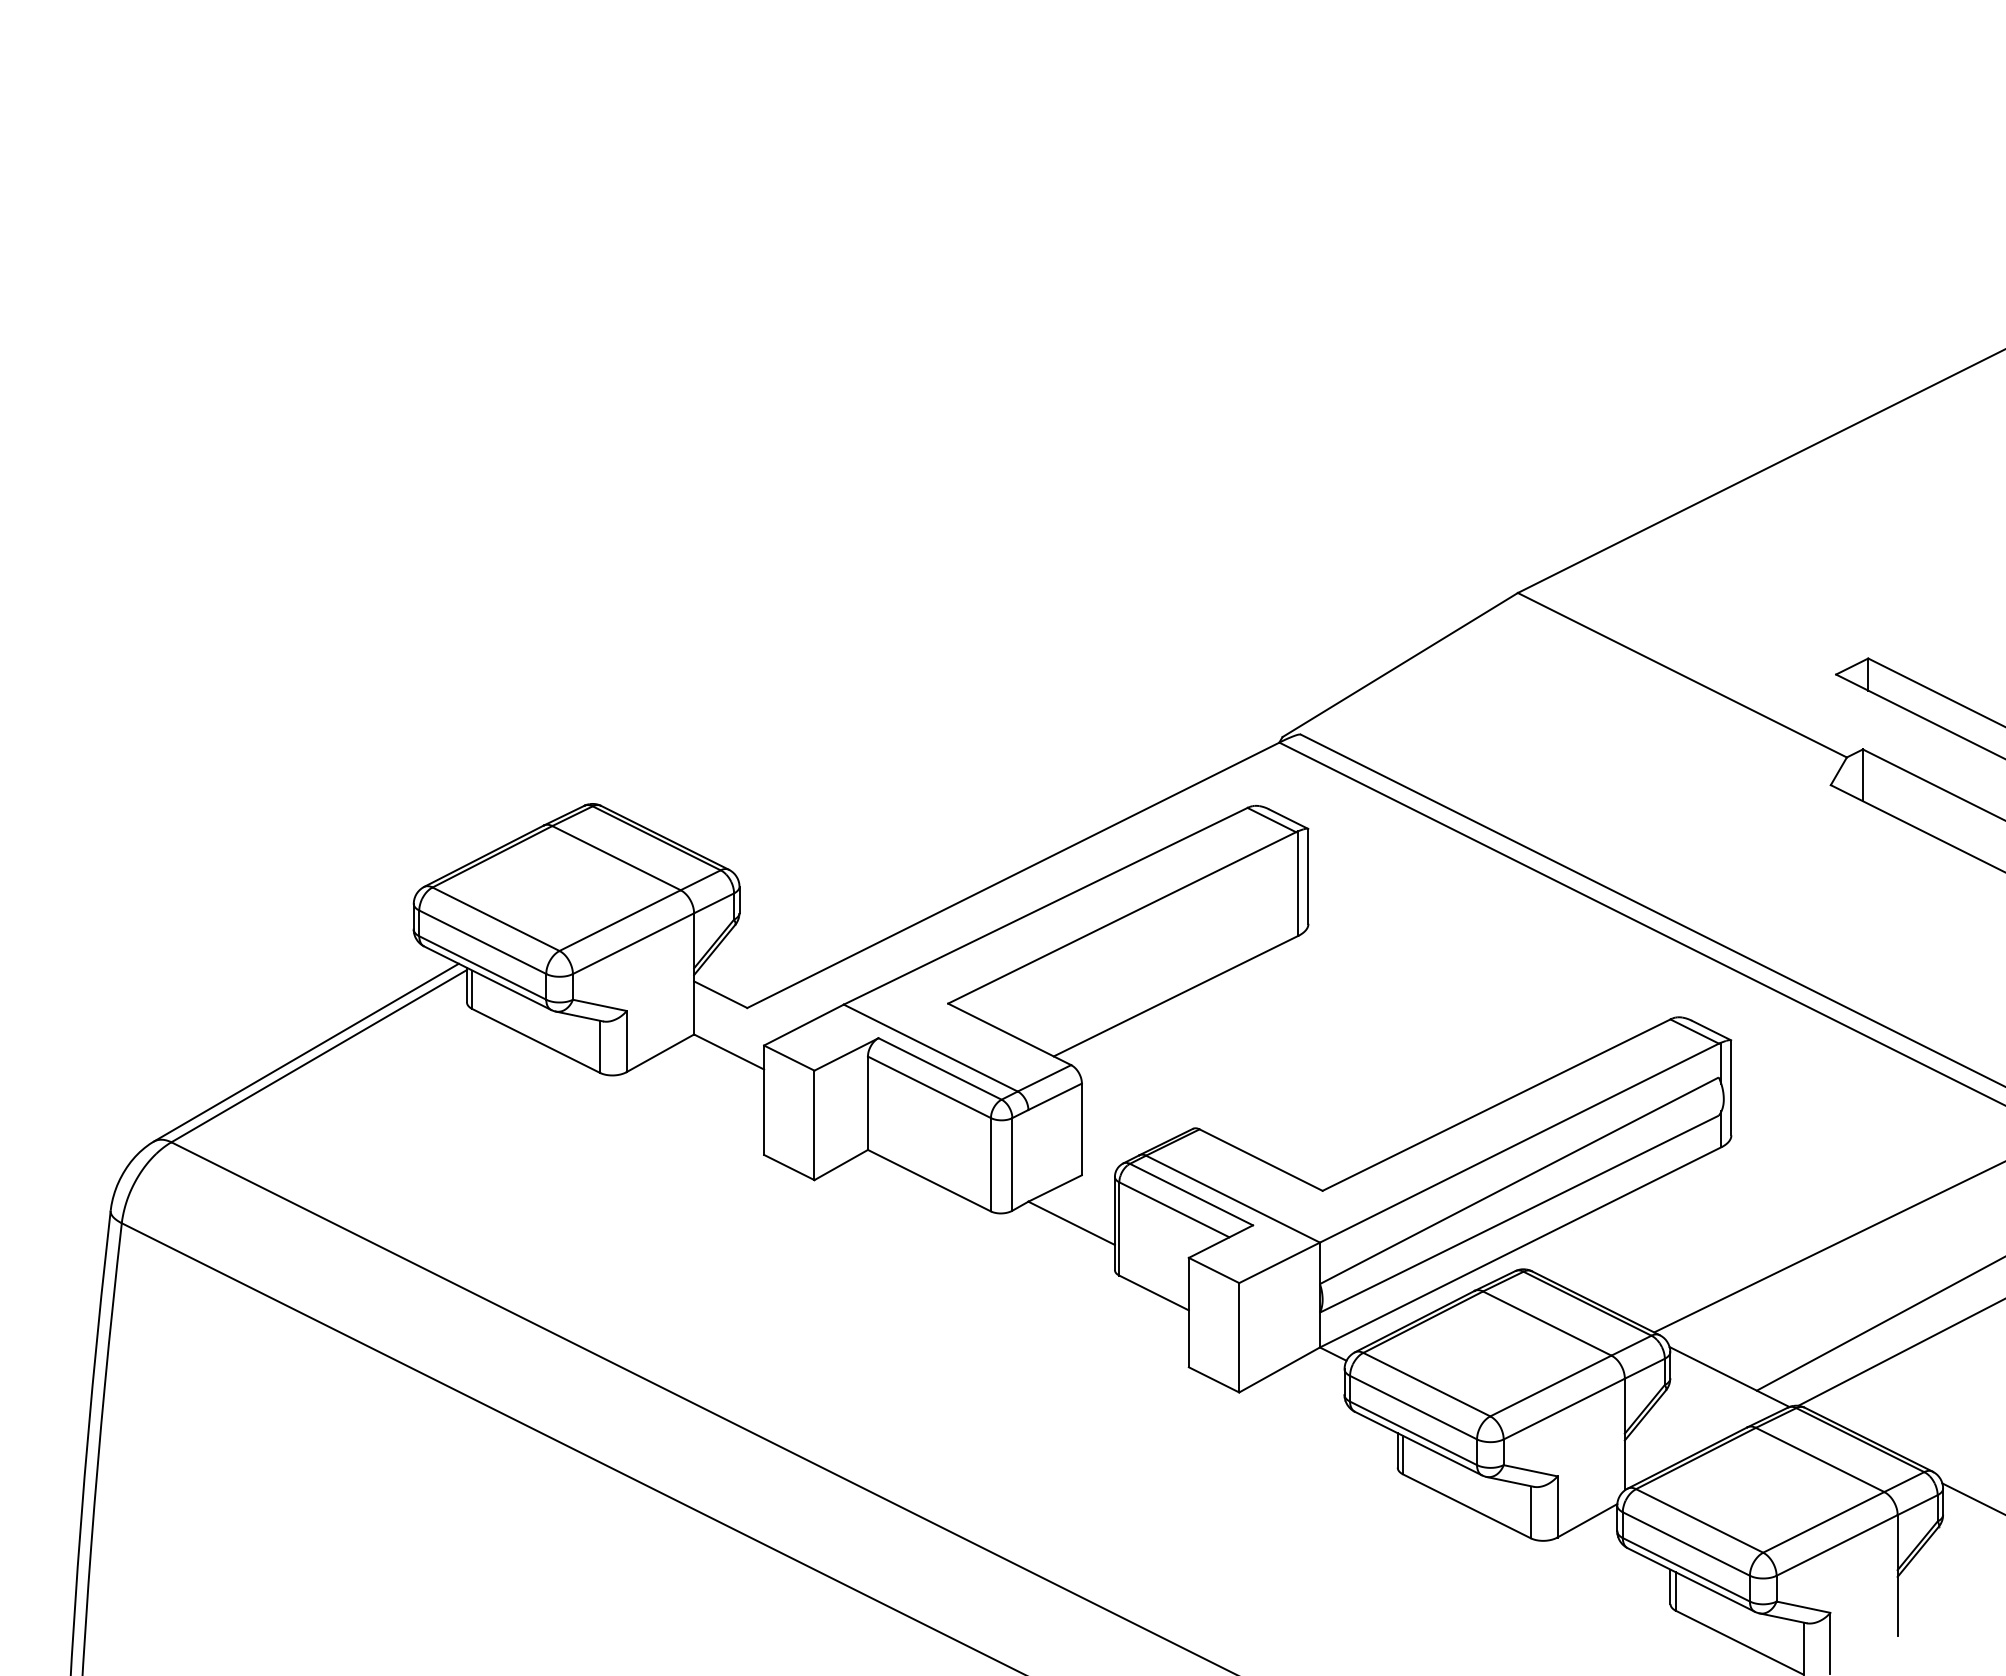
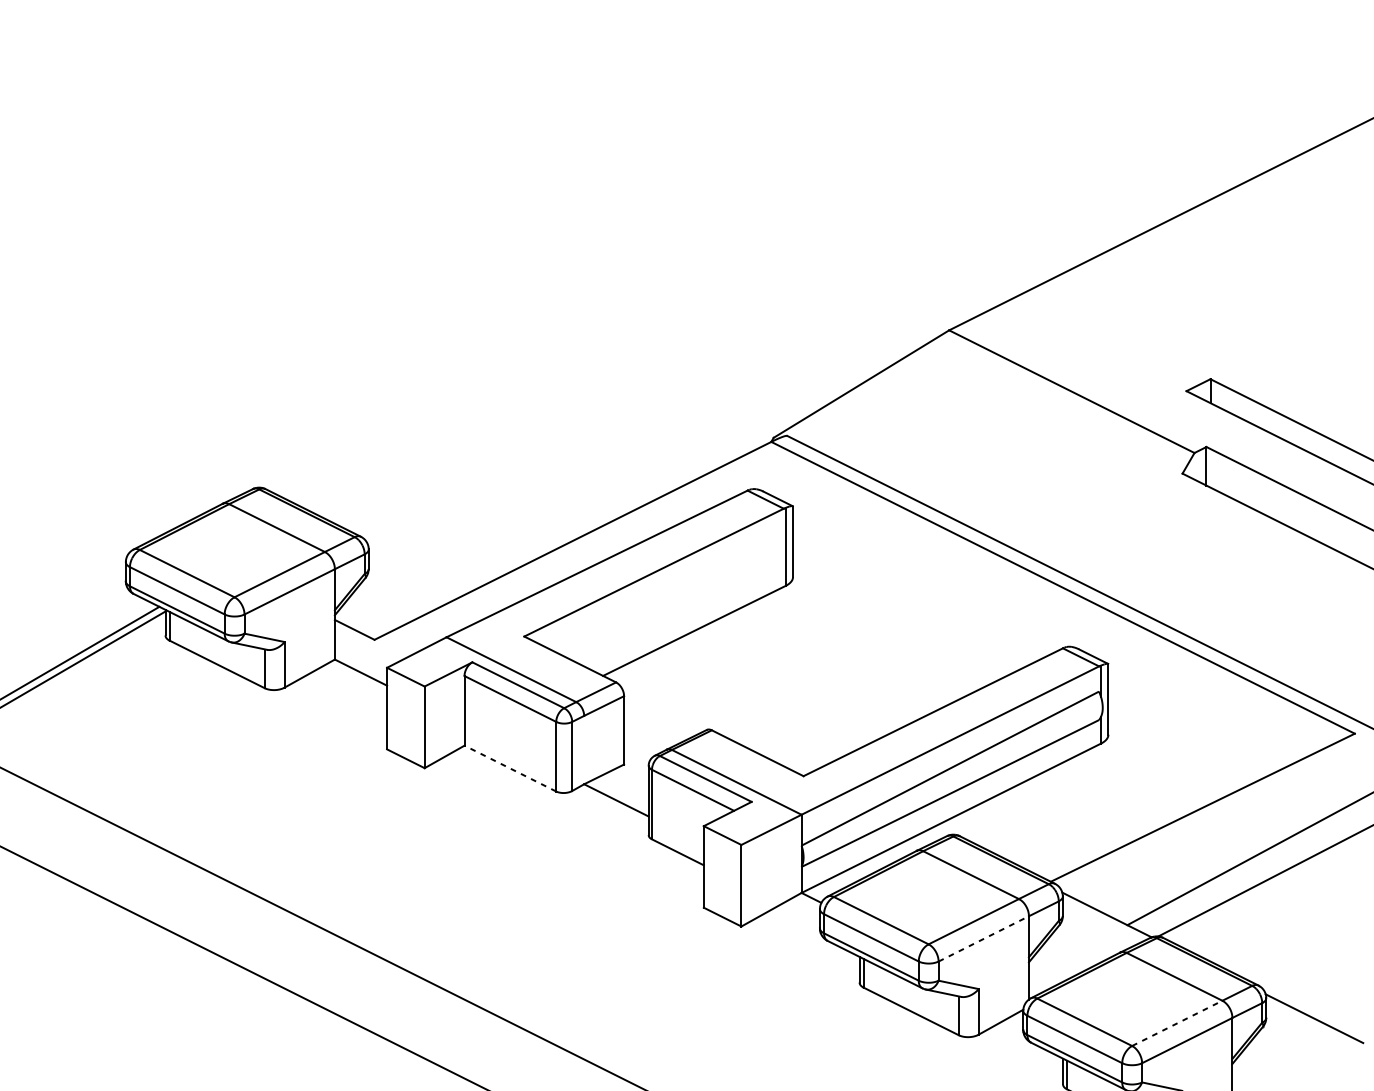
line: (929, 1180) -> (510, 768), solid -> dashed
line: (1564, 1409) -> (983, 939), solid -> dashed
line: (1823, 1522) -> (1177, 1023), solid -> dashed

